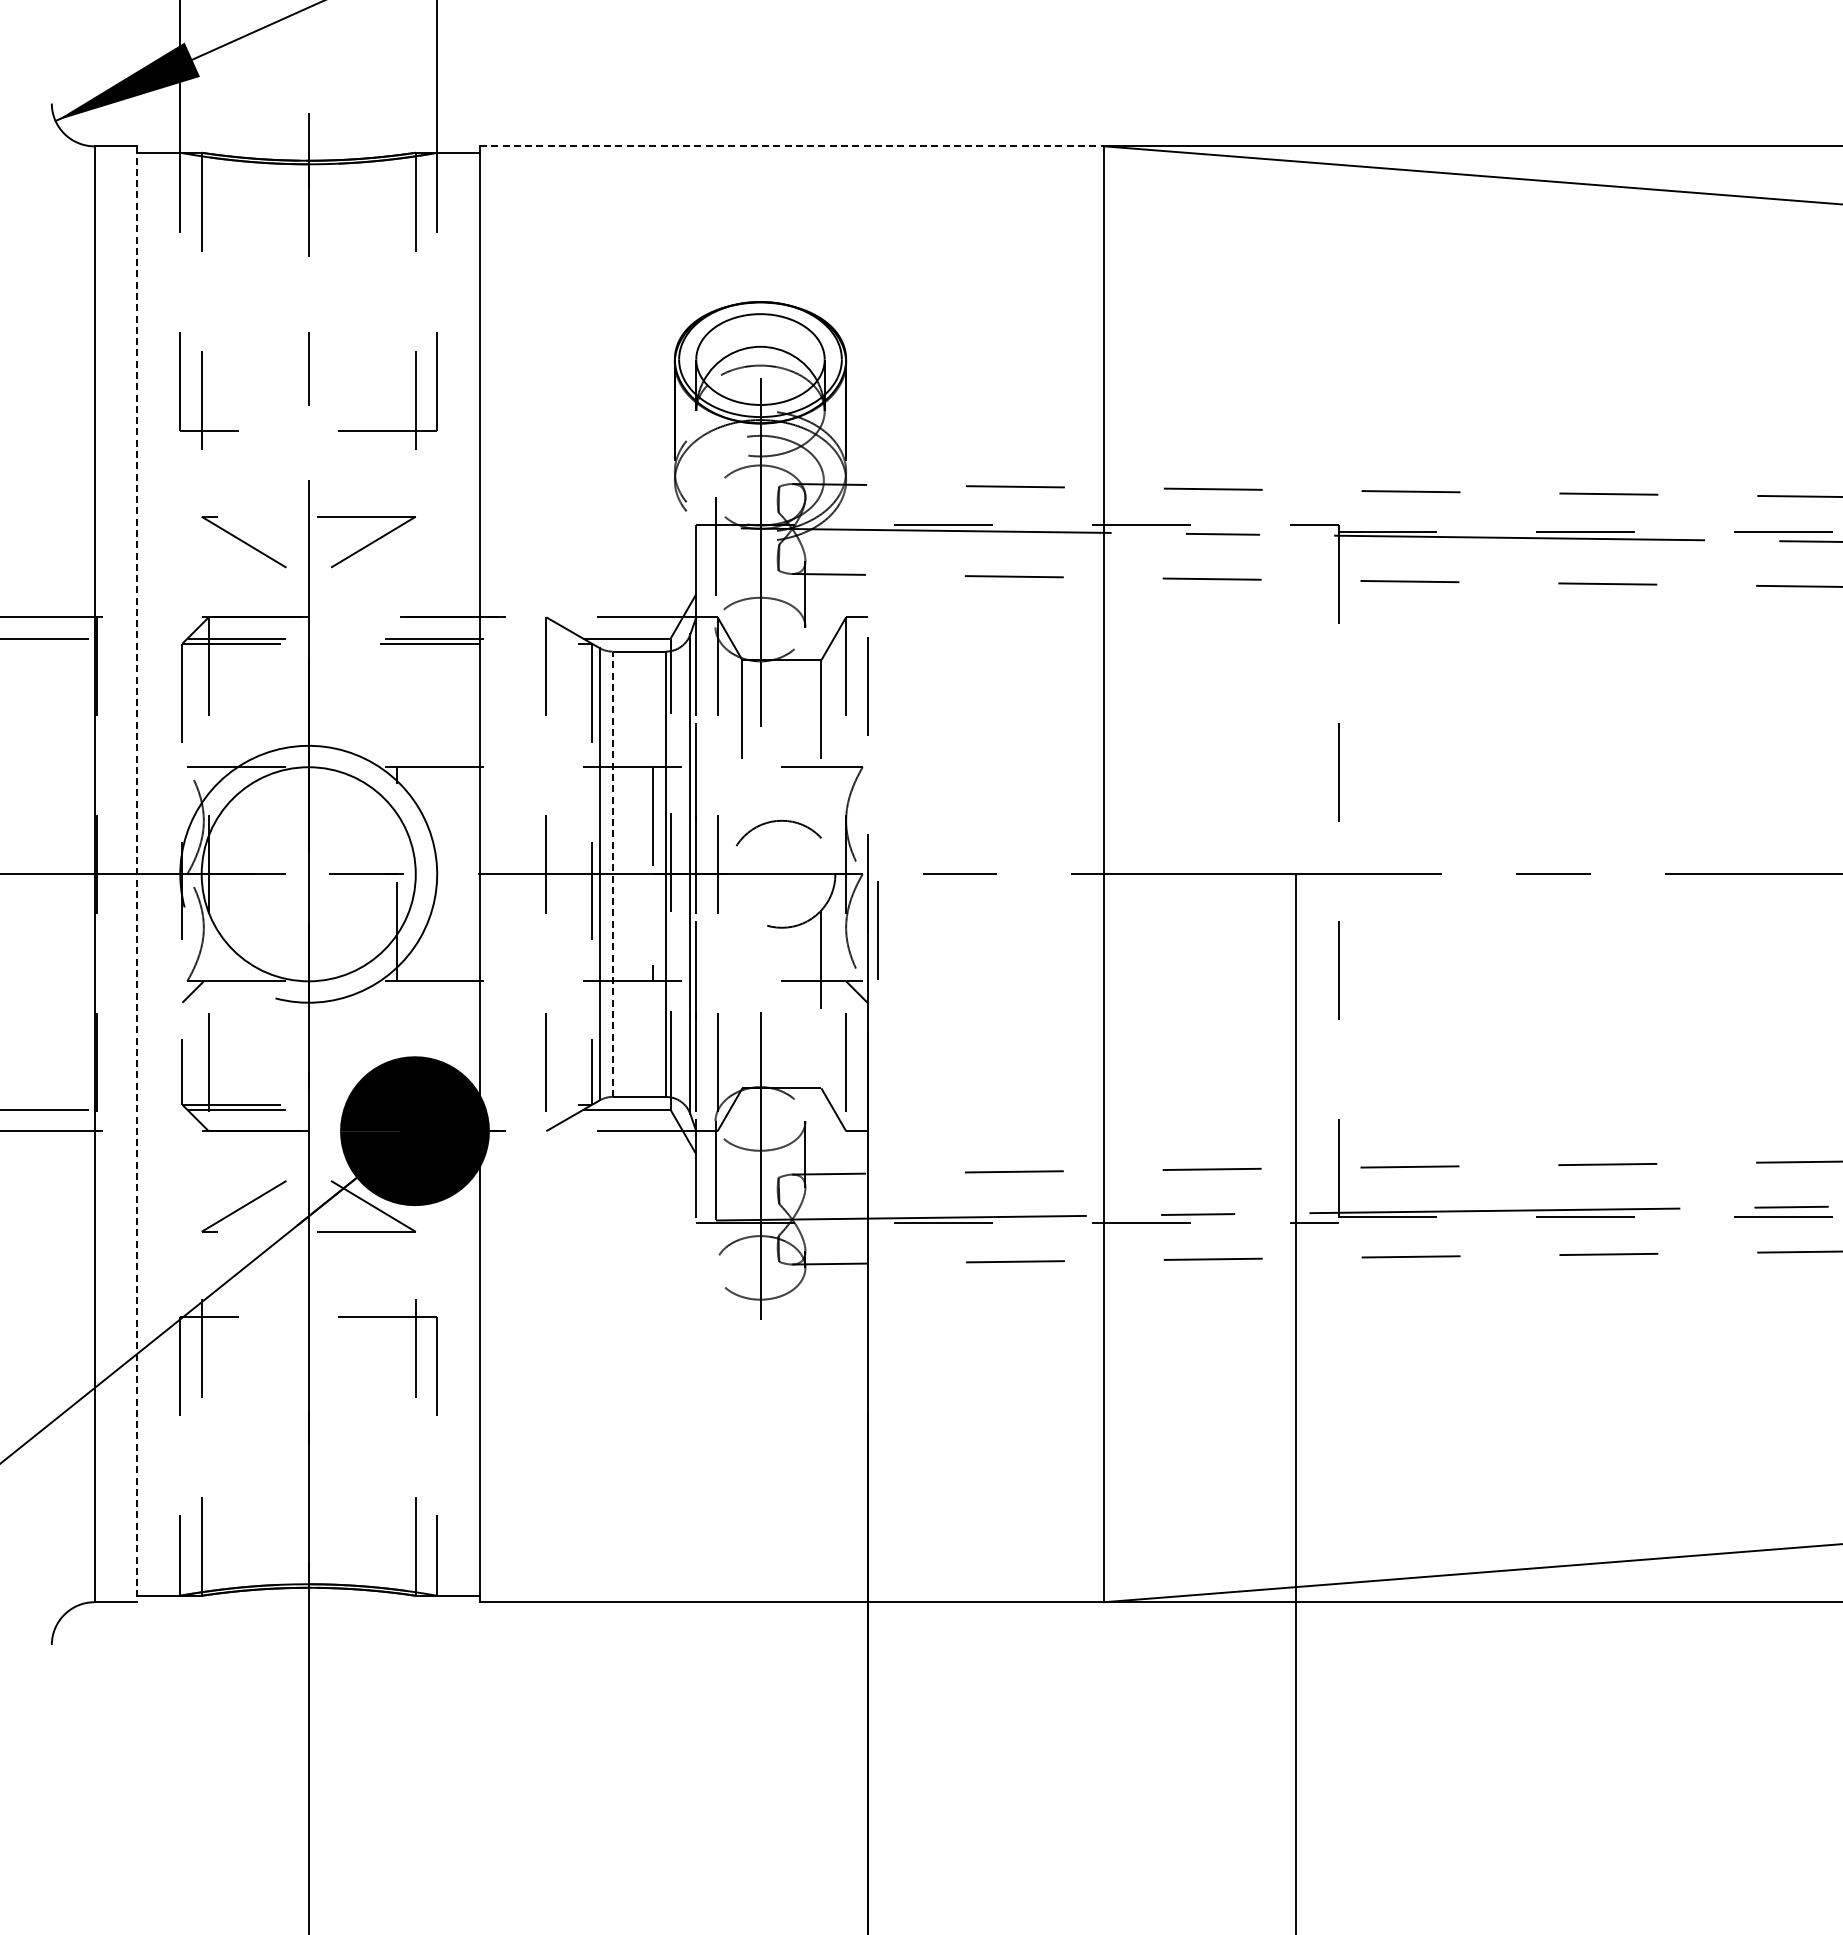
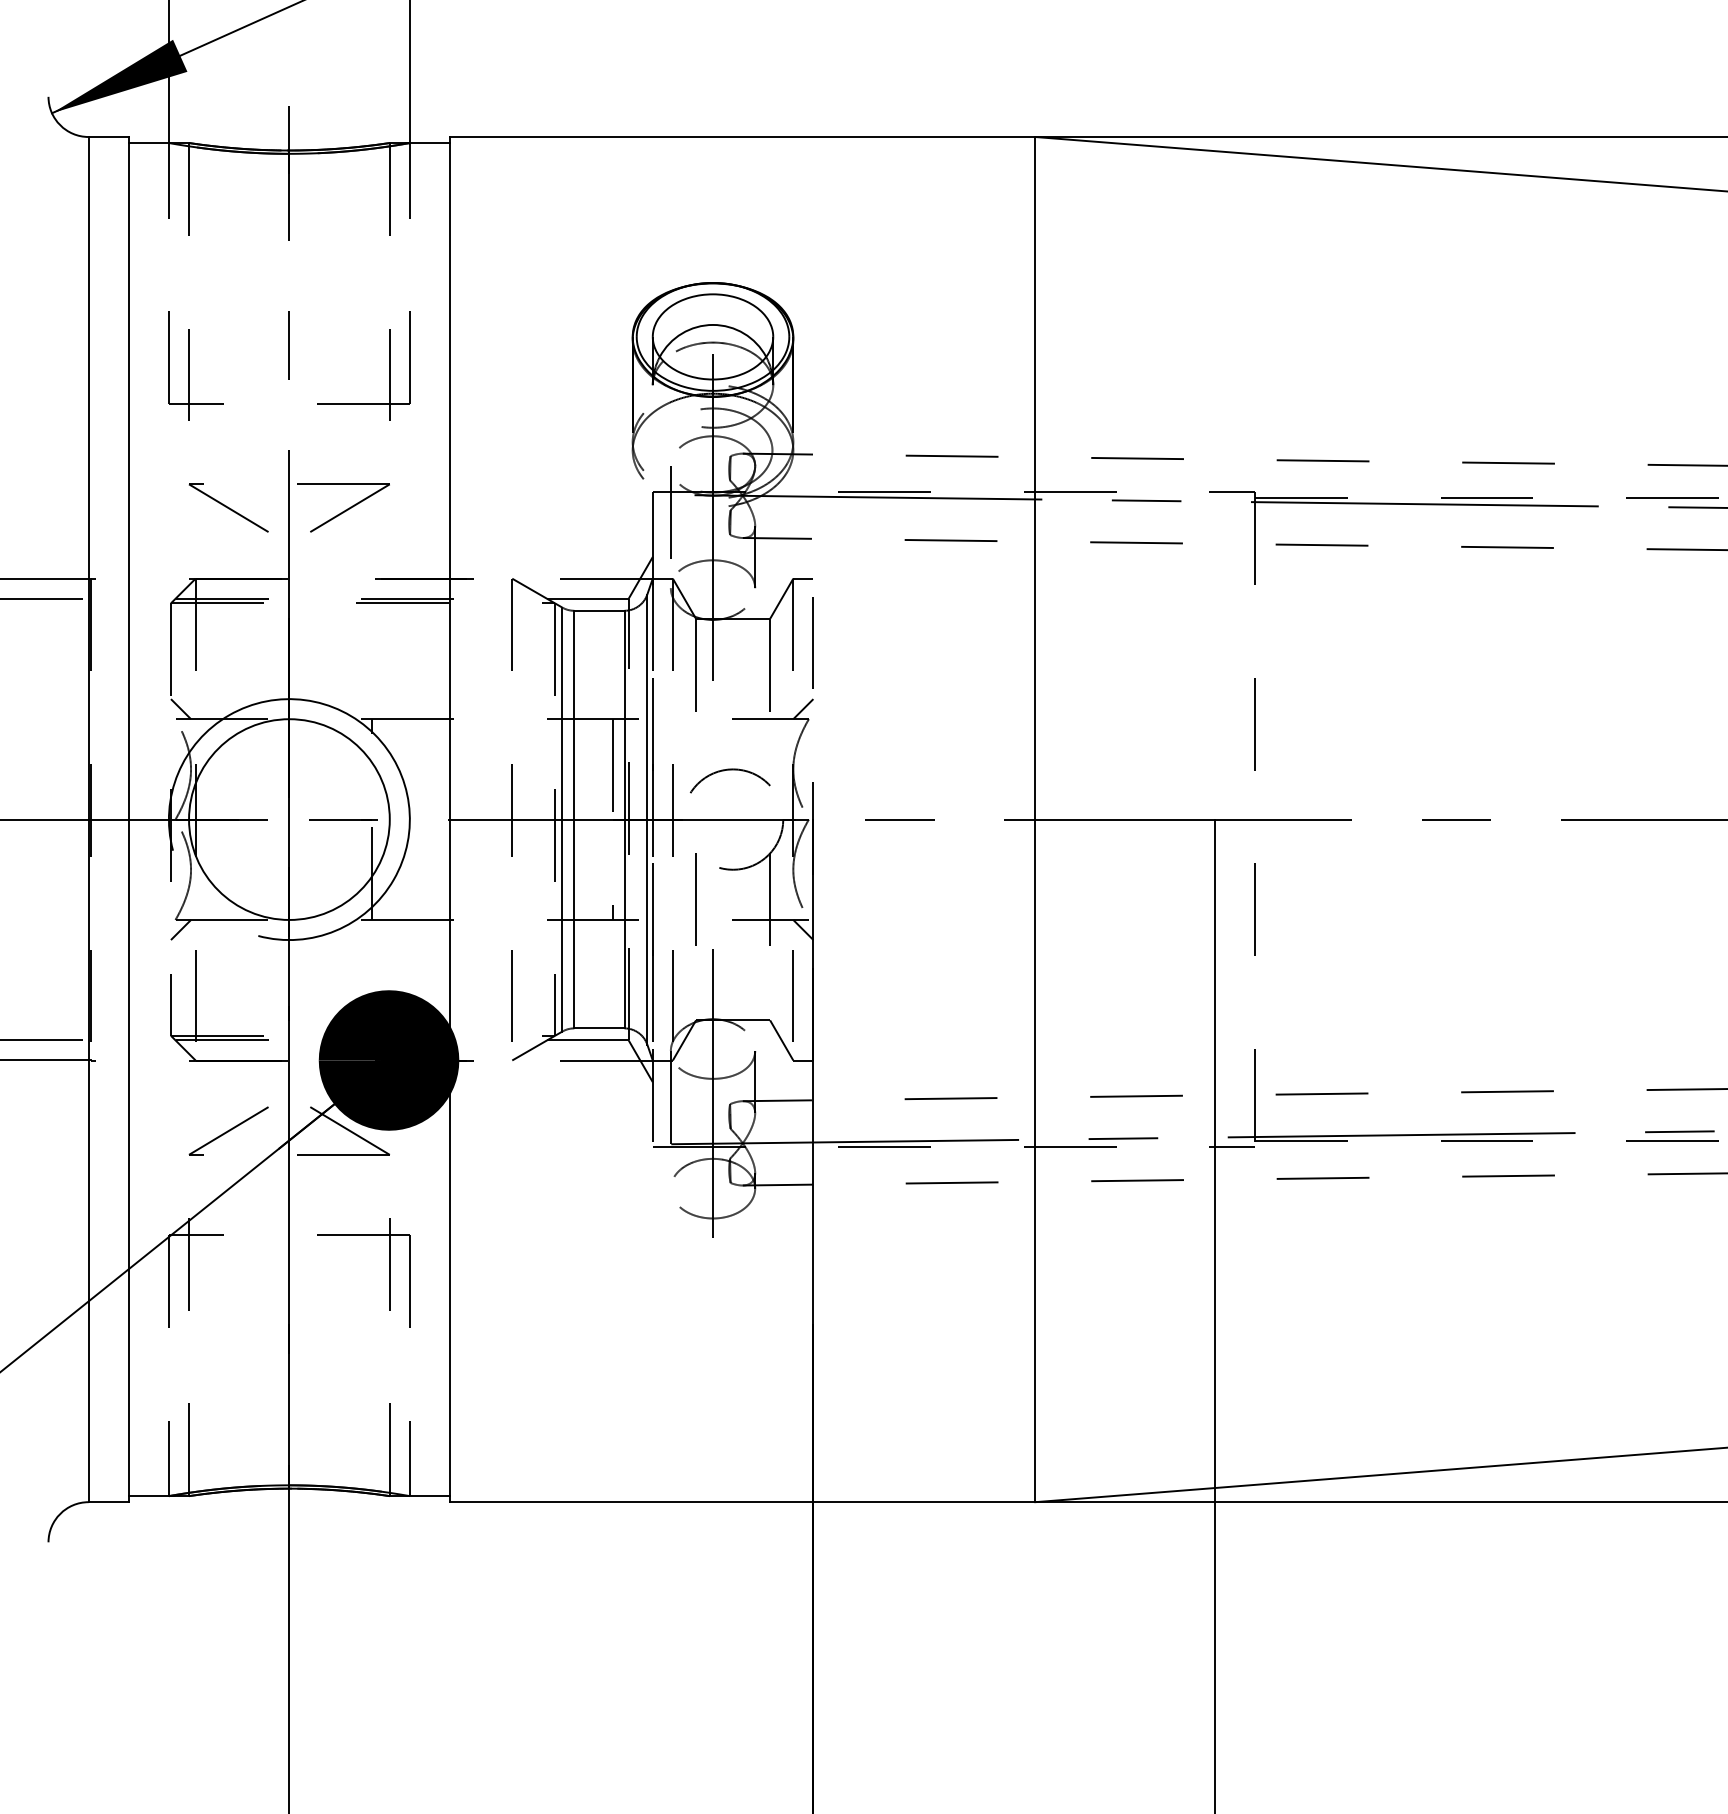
line: (792, 146) -> (743, 137), dashed -> solid
line: (192, 756) -> (180, 709), added
line: (856, 756) -> (803, 709), added
line: (137, 874) -> (128, 819), dashed -> solid
line: (612, 874) -> (574, 819), dashed -> solid
line: (877, 930) -> (695, 899), moved

